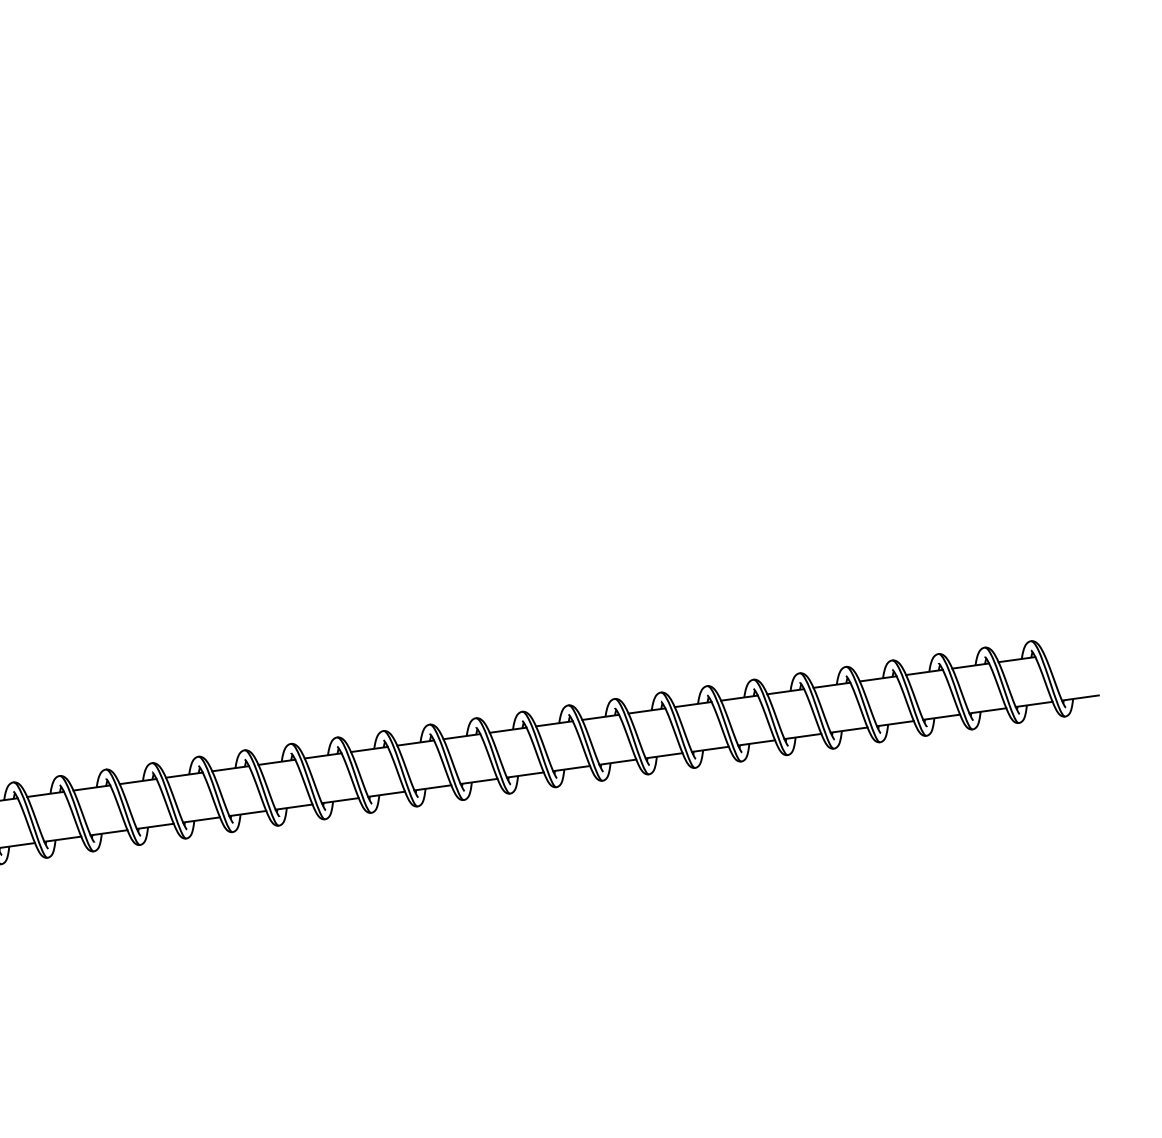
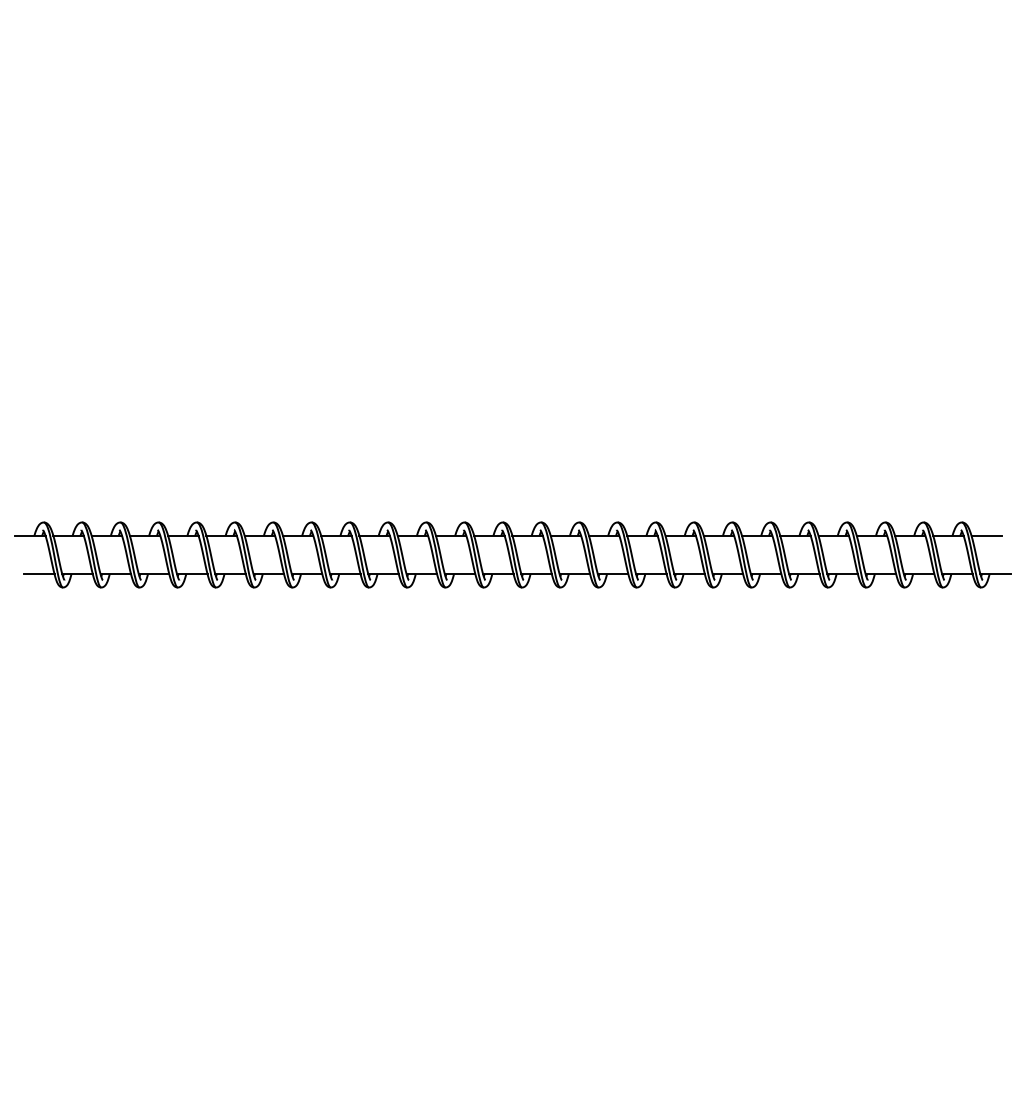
line: (1062, 652) -> (986, 535), added

